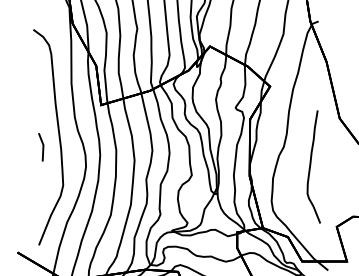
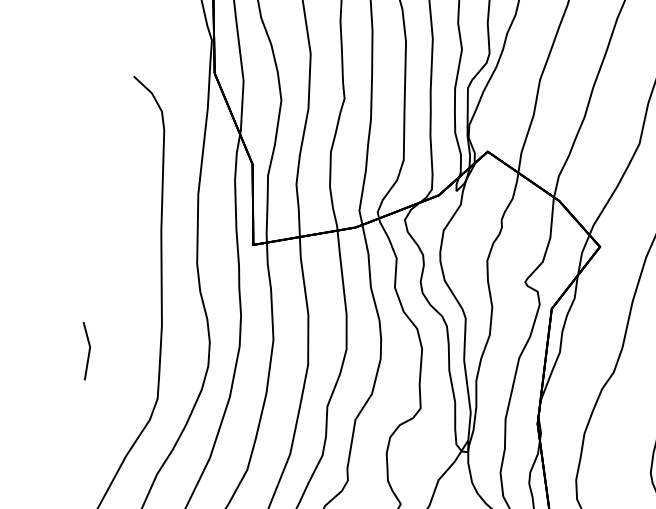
line: (42, 147) -> (87, 351), moved

